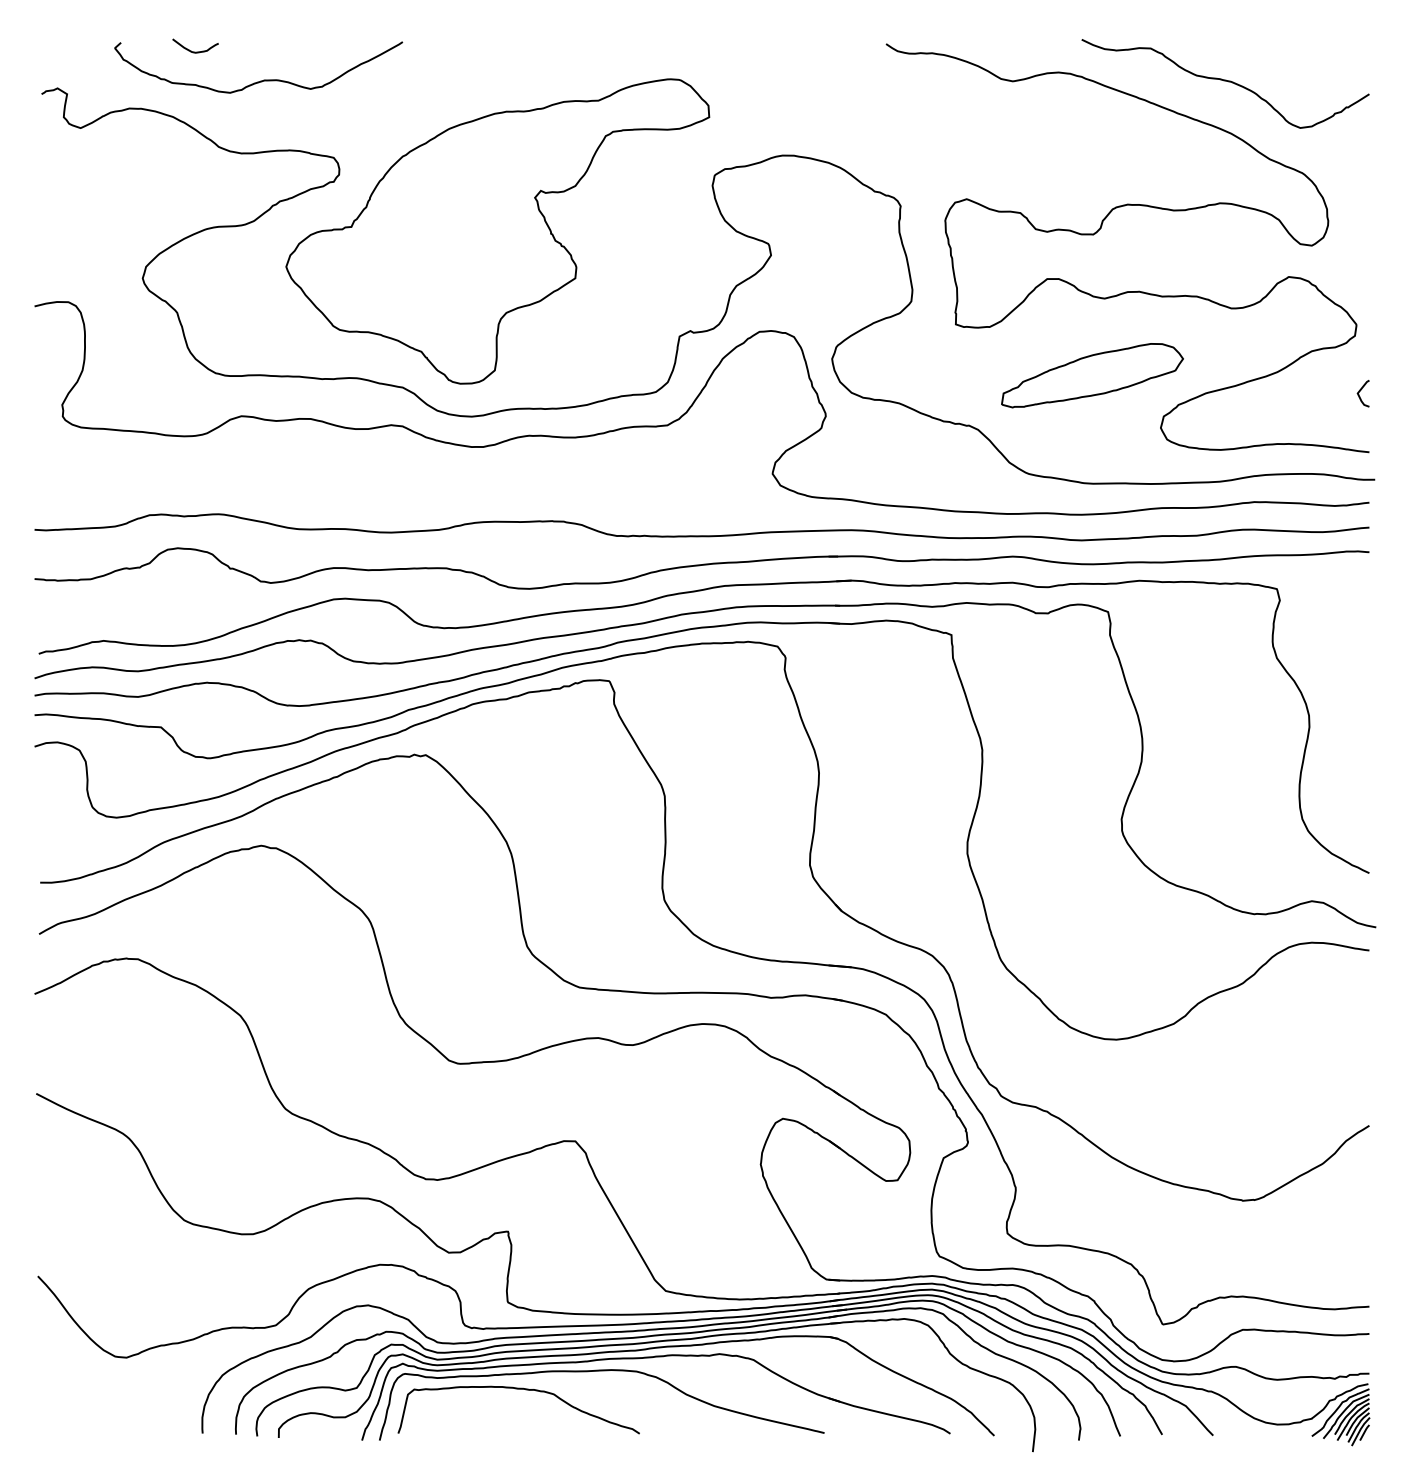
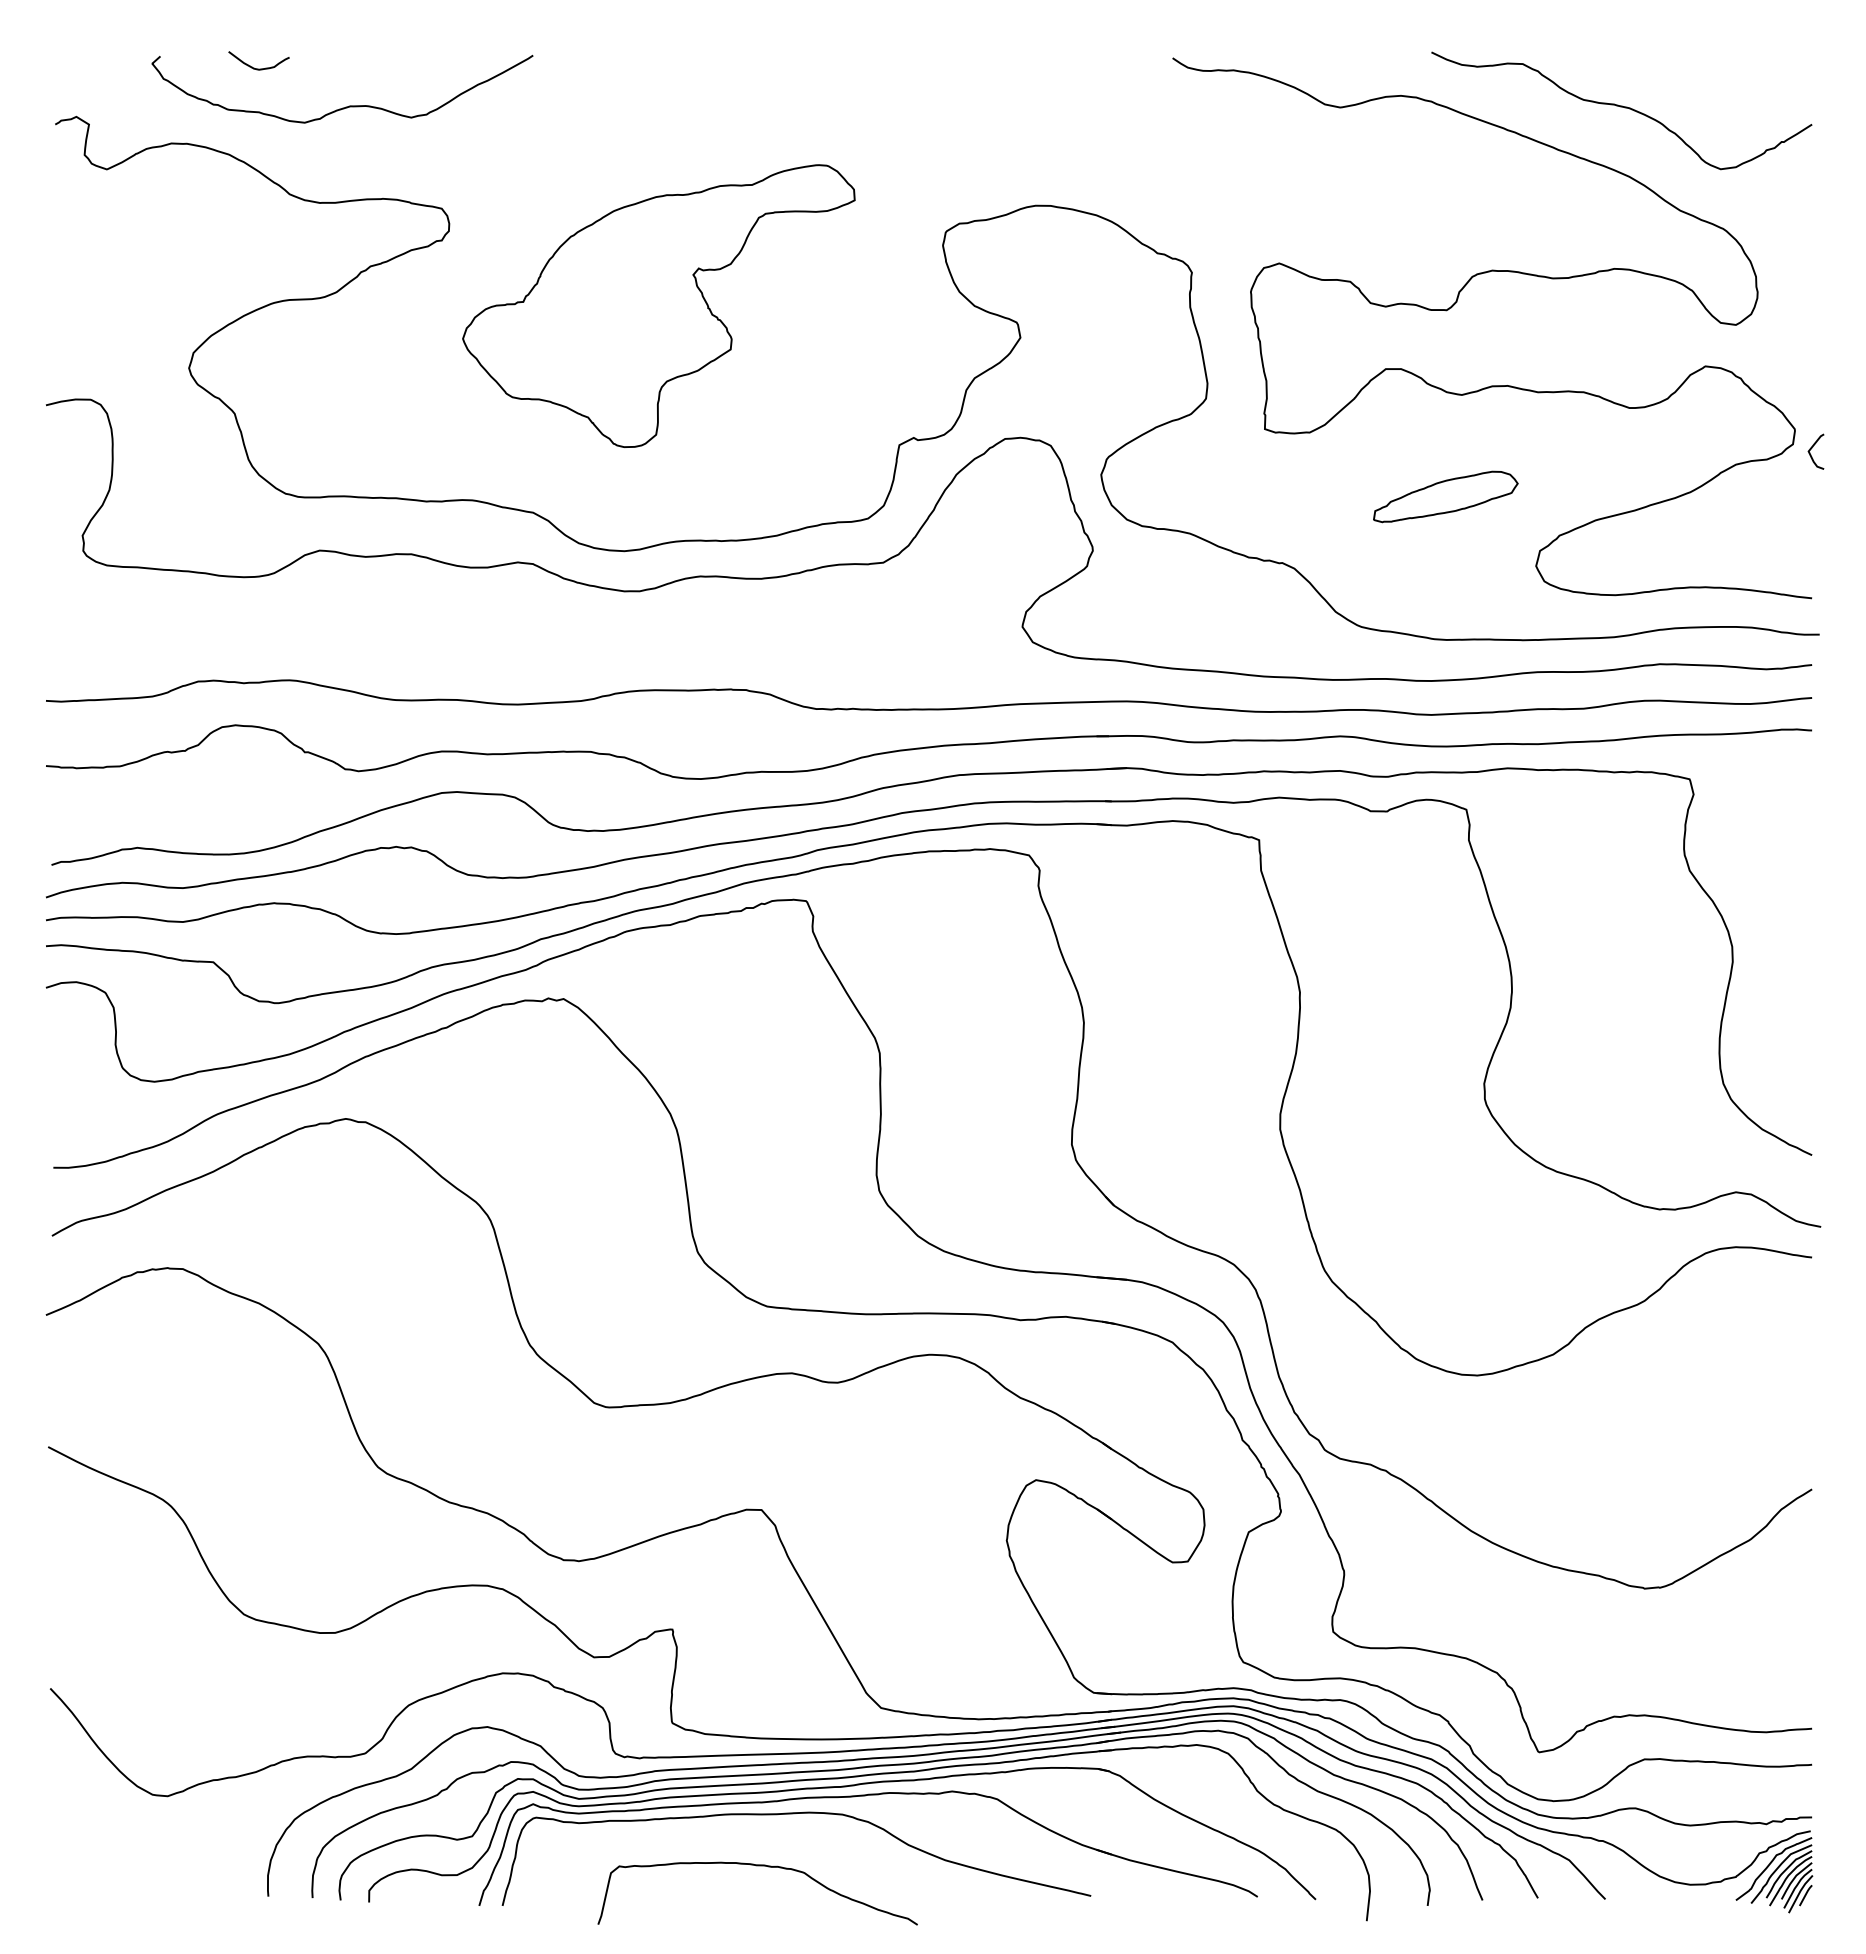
part: (497, 230) -> (658, 305), size x0.7
part: (1092, 375) -> (1445, 496), size x0.6
curve: (1360, 391) -> (1812, 448), moved
curve: (518, 1389) -> (757, 1866), moved

